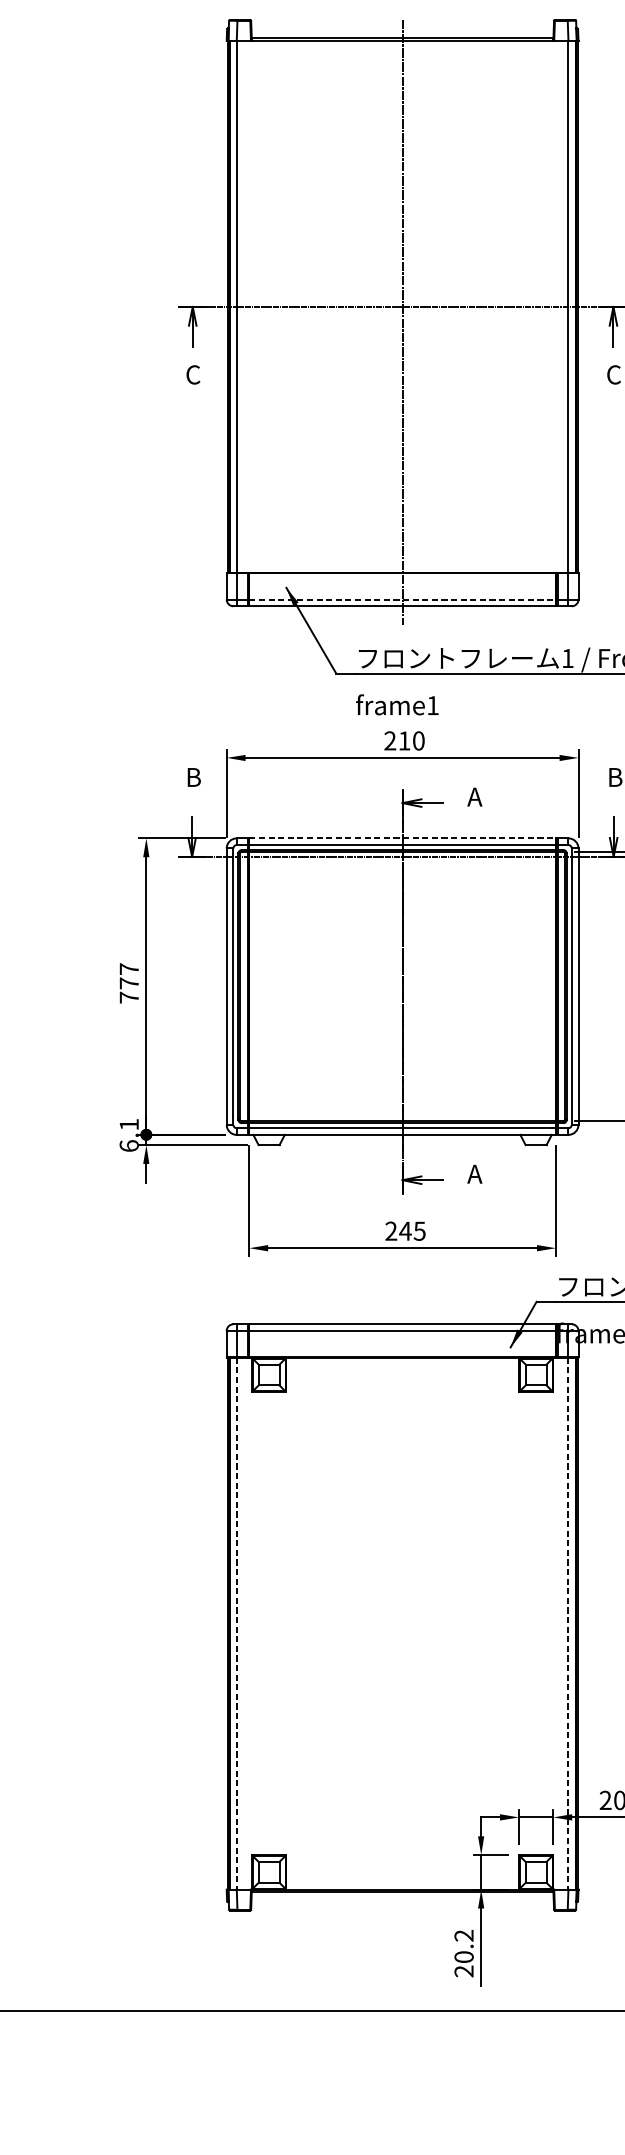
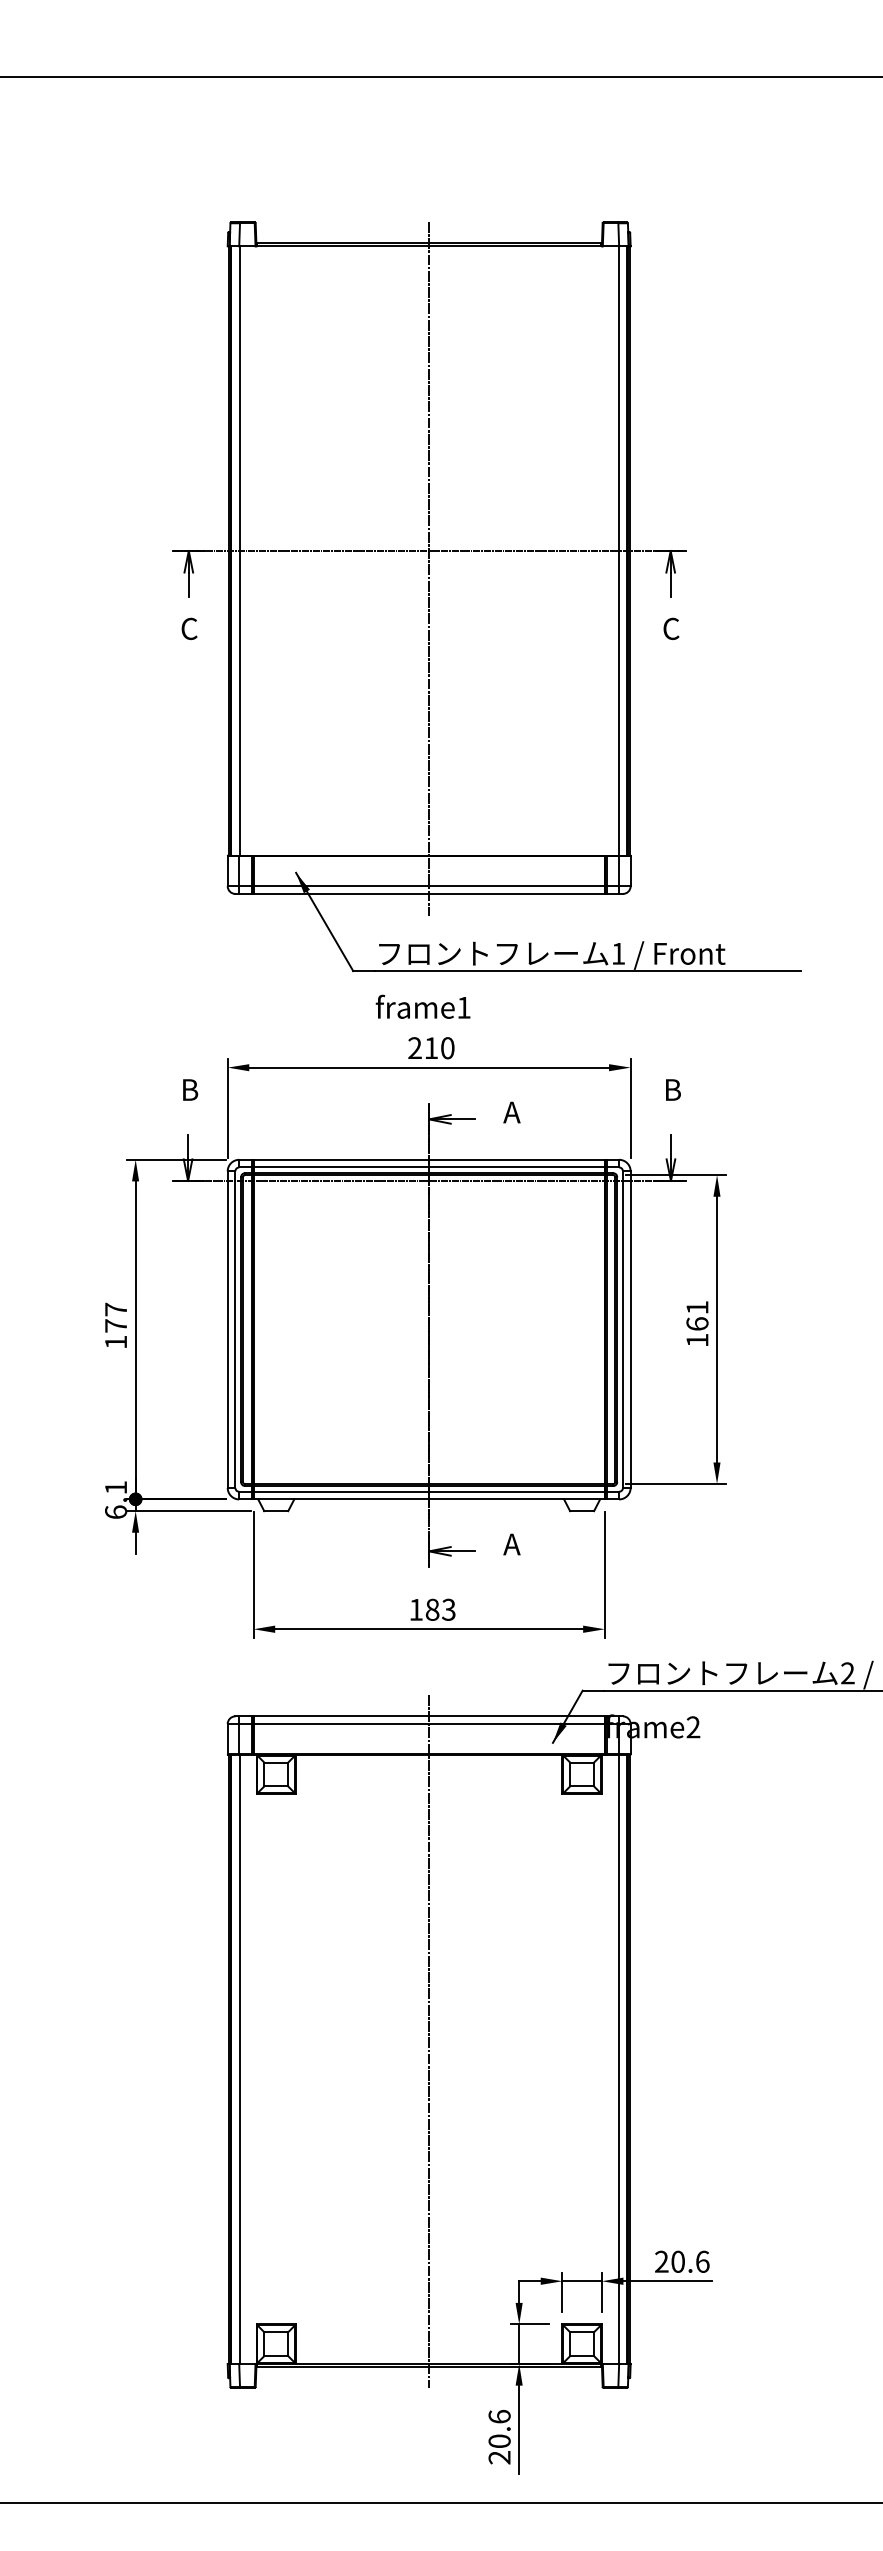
line: (402, 599) -> (429, 886), dashed -> solid
line: (402, 838) -> (429, 1159), dashed -> solid
text: (128, 997) -> (115, 1341), 777 -> 177
text: (405, 1230) -> (432, 1609), 245 -> 183
line: (402, 1608) -> (429, 2041), added
line: (237, 1623) -> (239, 2059), dashed -> solid
line: (567, 1623) -> (618, 2059), dashed -> solid
text: (463, 1935) -> (499, 2416), 20.2 -> 20.6

